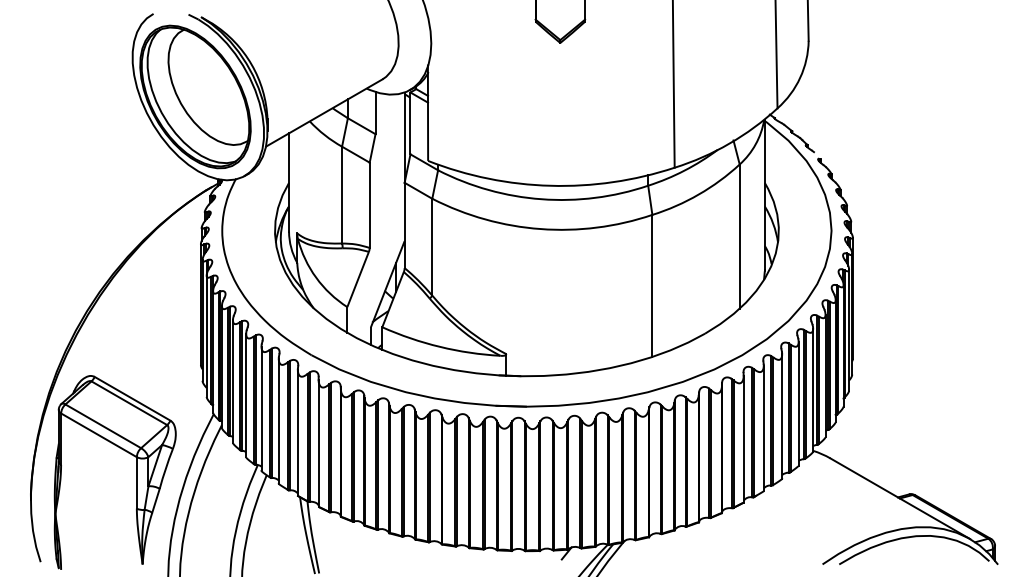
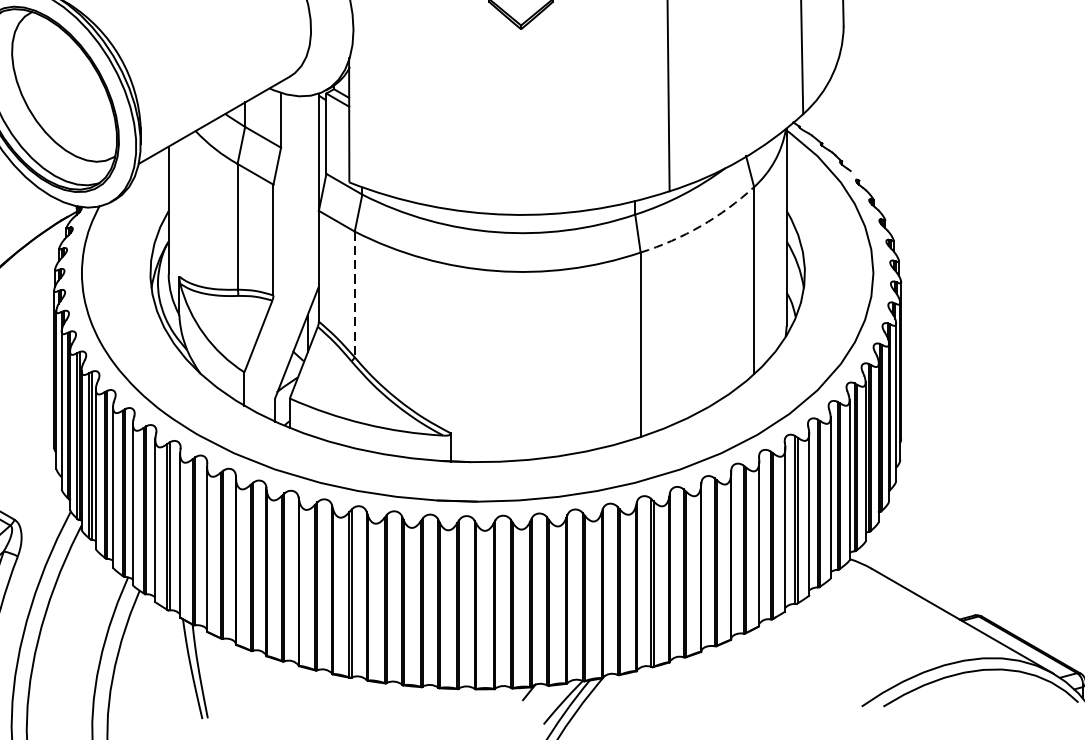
arc: (698, 194) -> (700, 226), solid -> dashed
line: (432, 247) -> (355, 294), solid -> dashed

